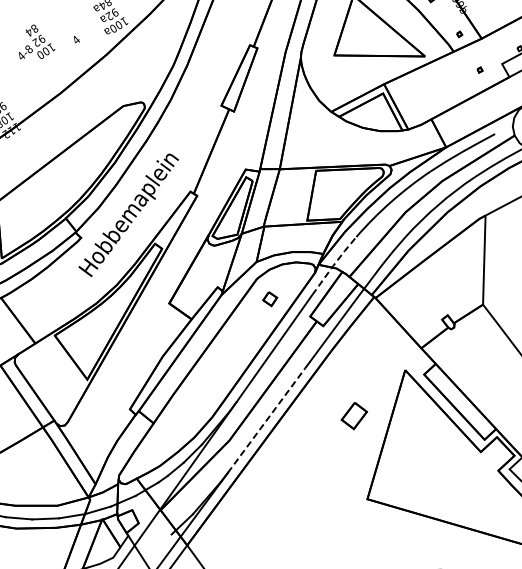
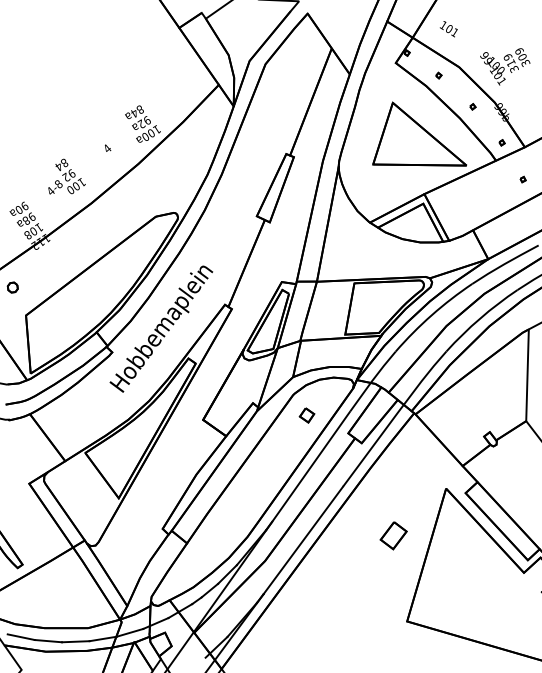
text: (36, 41) -> (66, 176), moved
line: (333, 265) -> (372, 380), dashed -> solid
line: (266, 420) -> (303, 540), dashed -> solid

